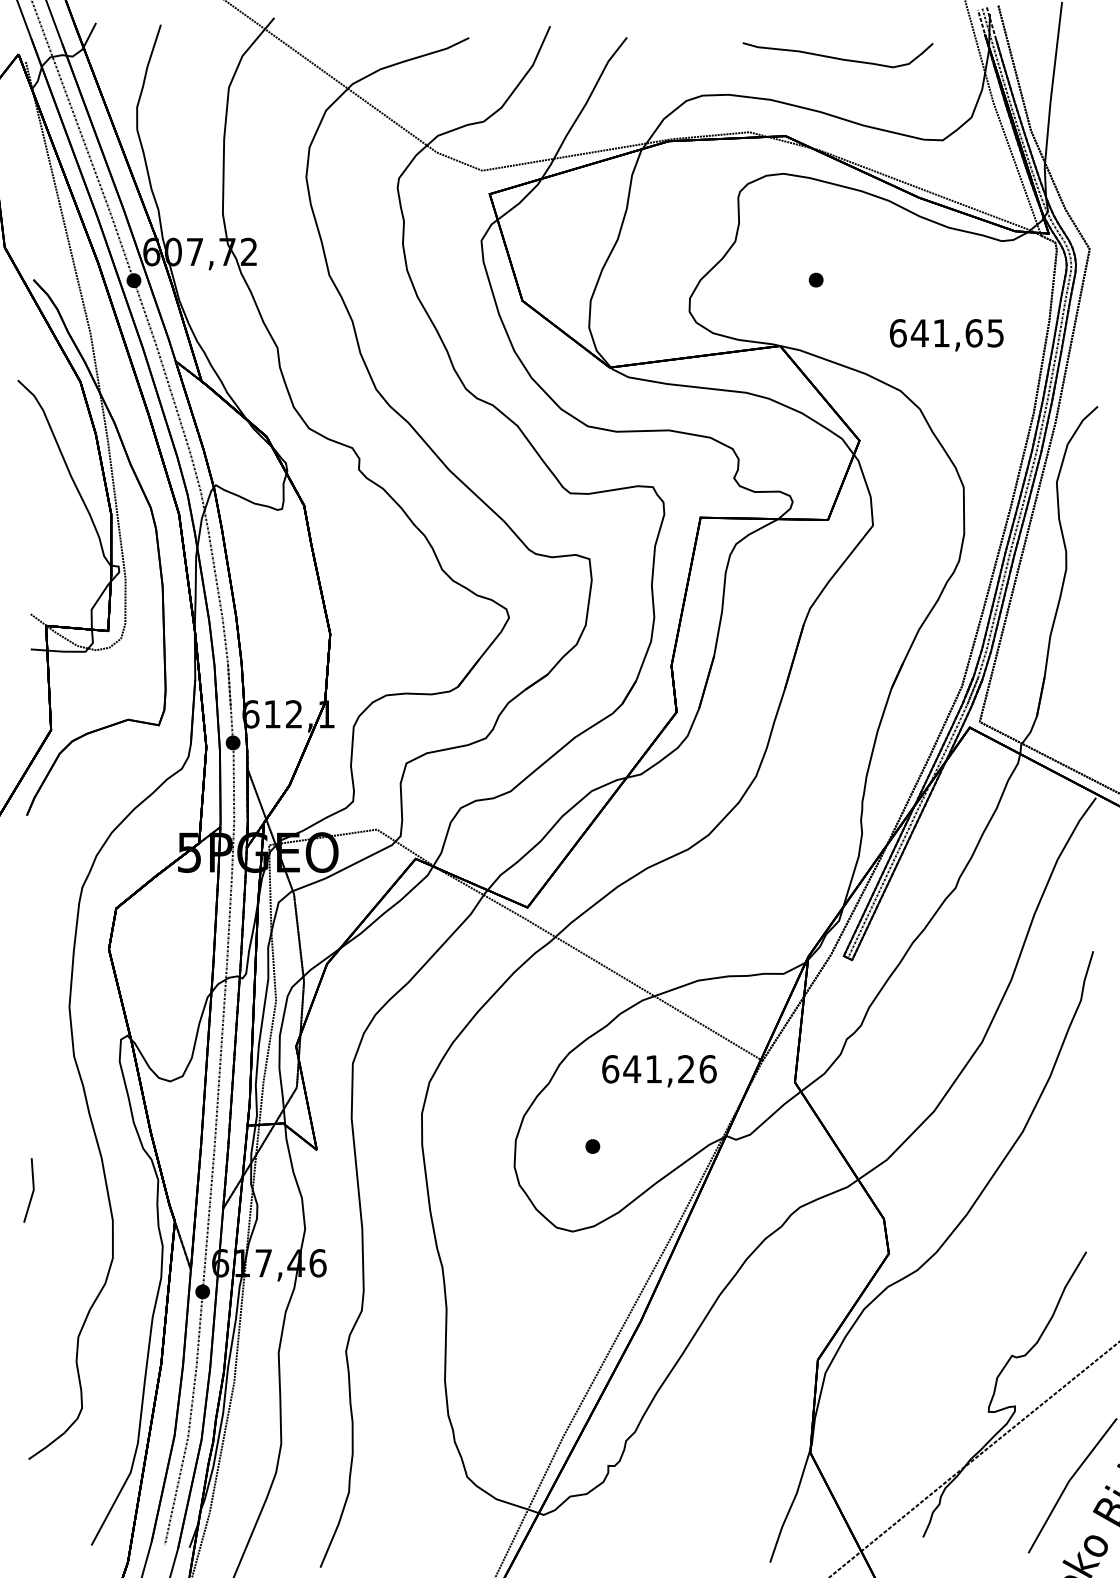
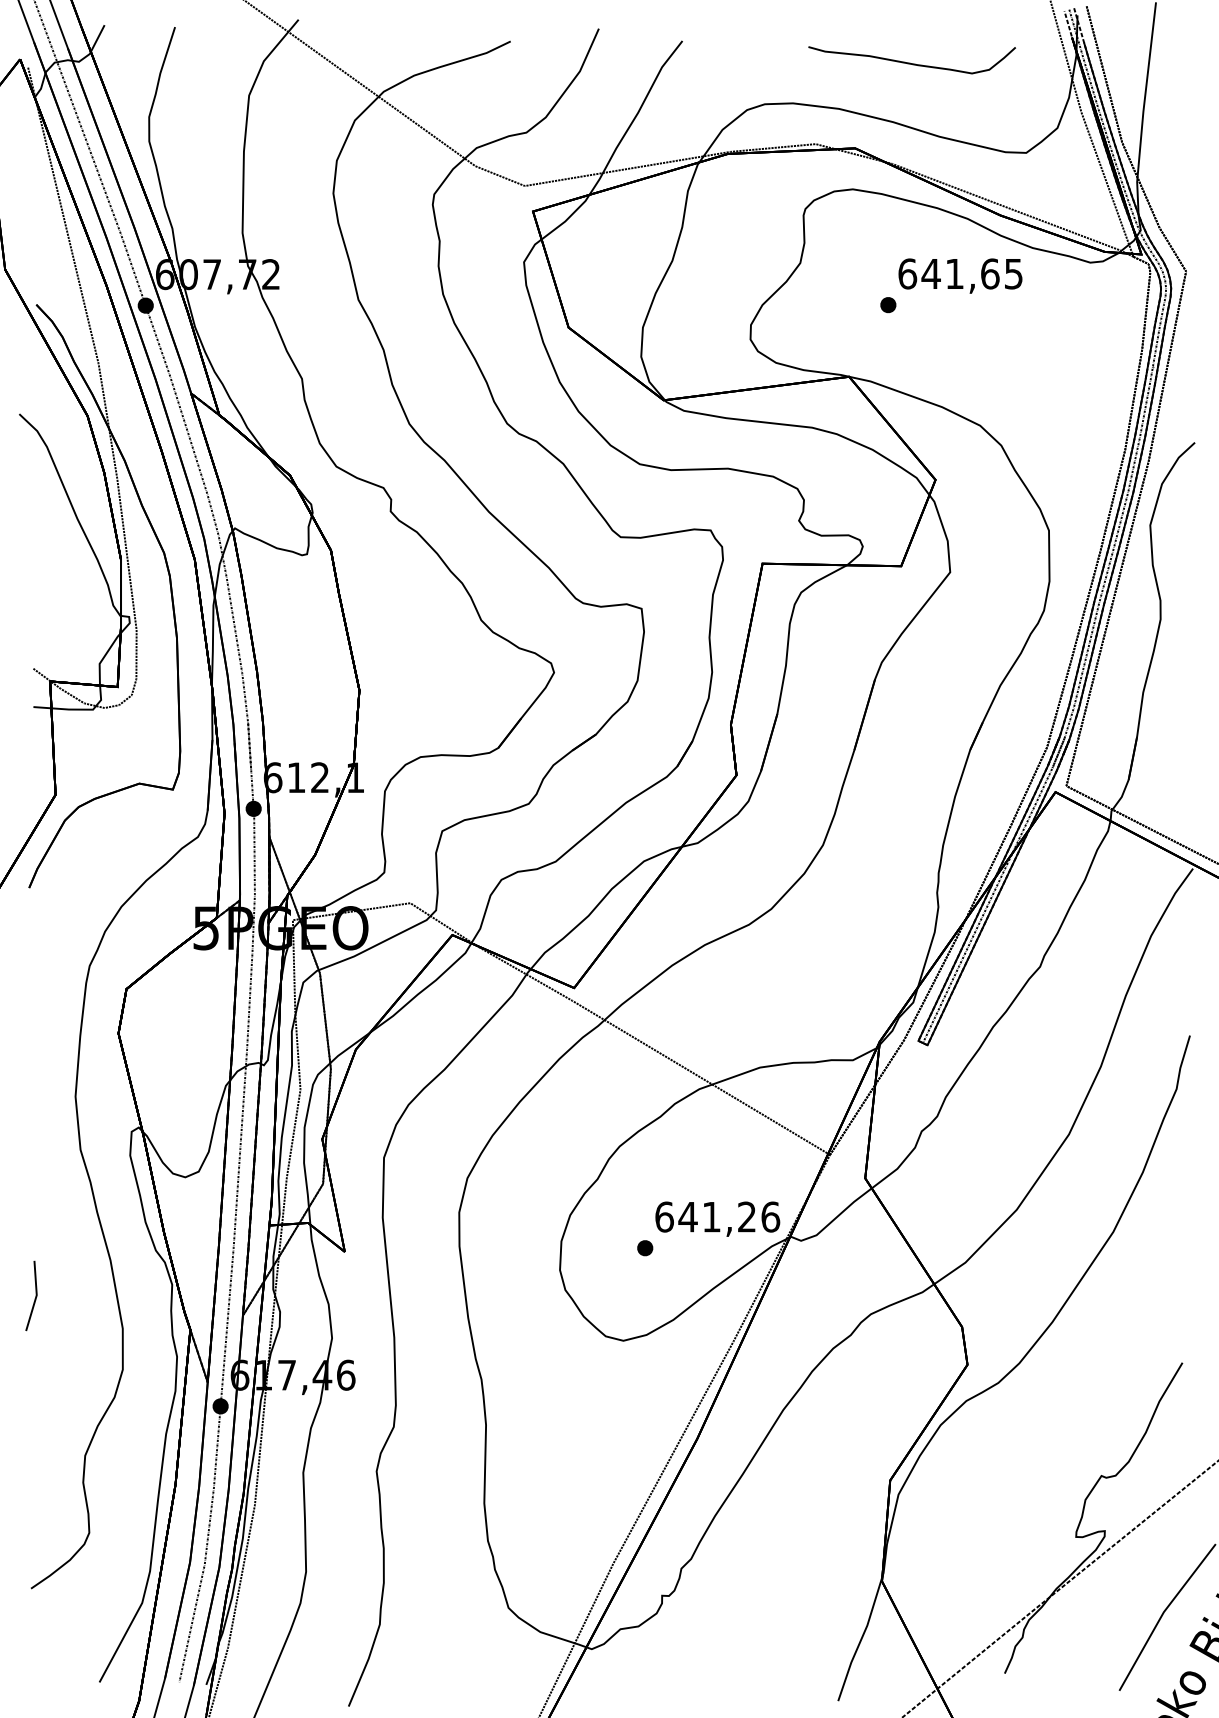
text: (946, 334) -> (960, 275), moved
text: (659, 1070) -> (717, 1218), moved

